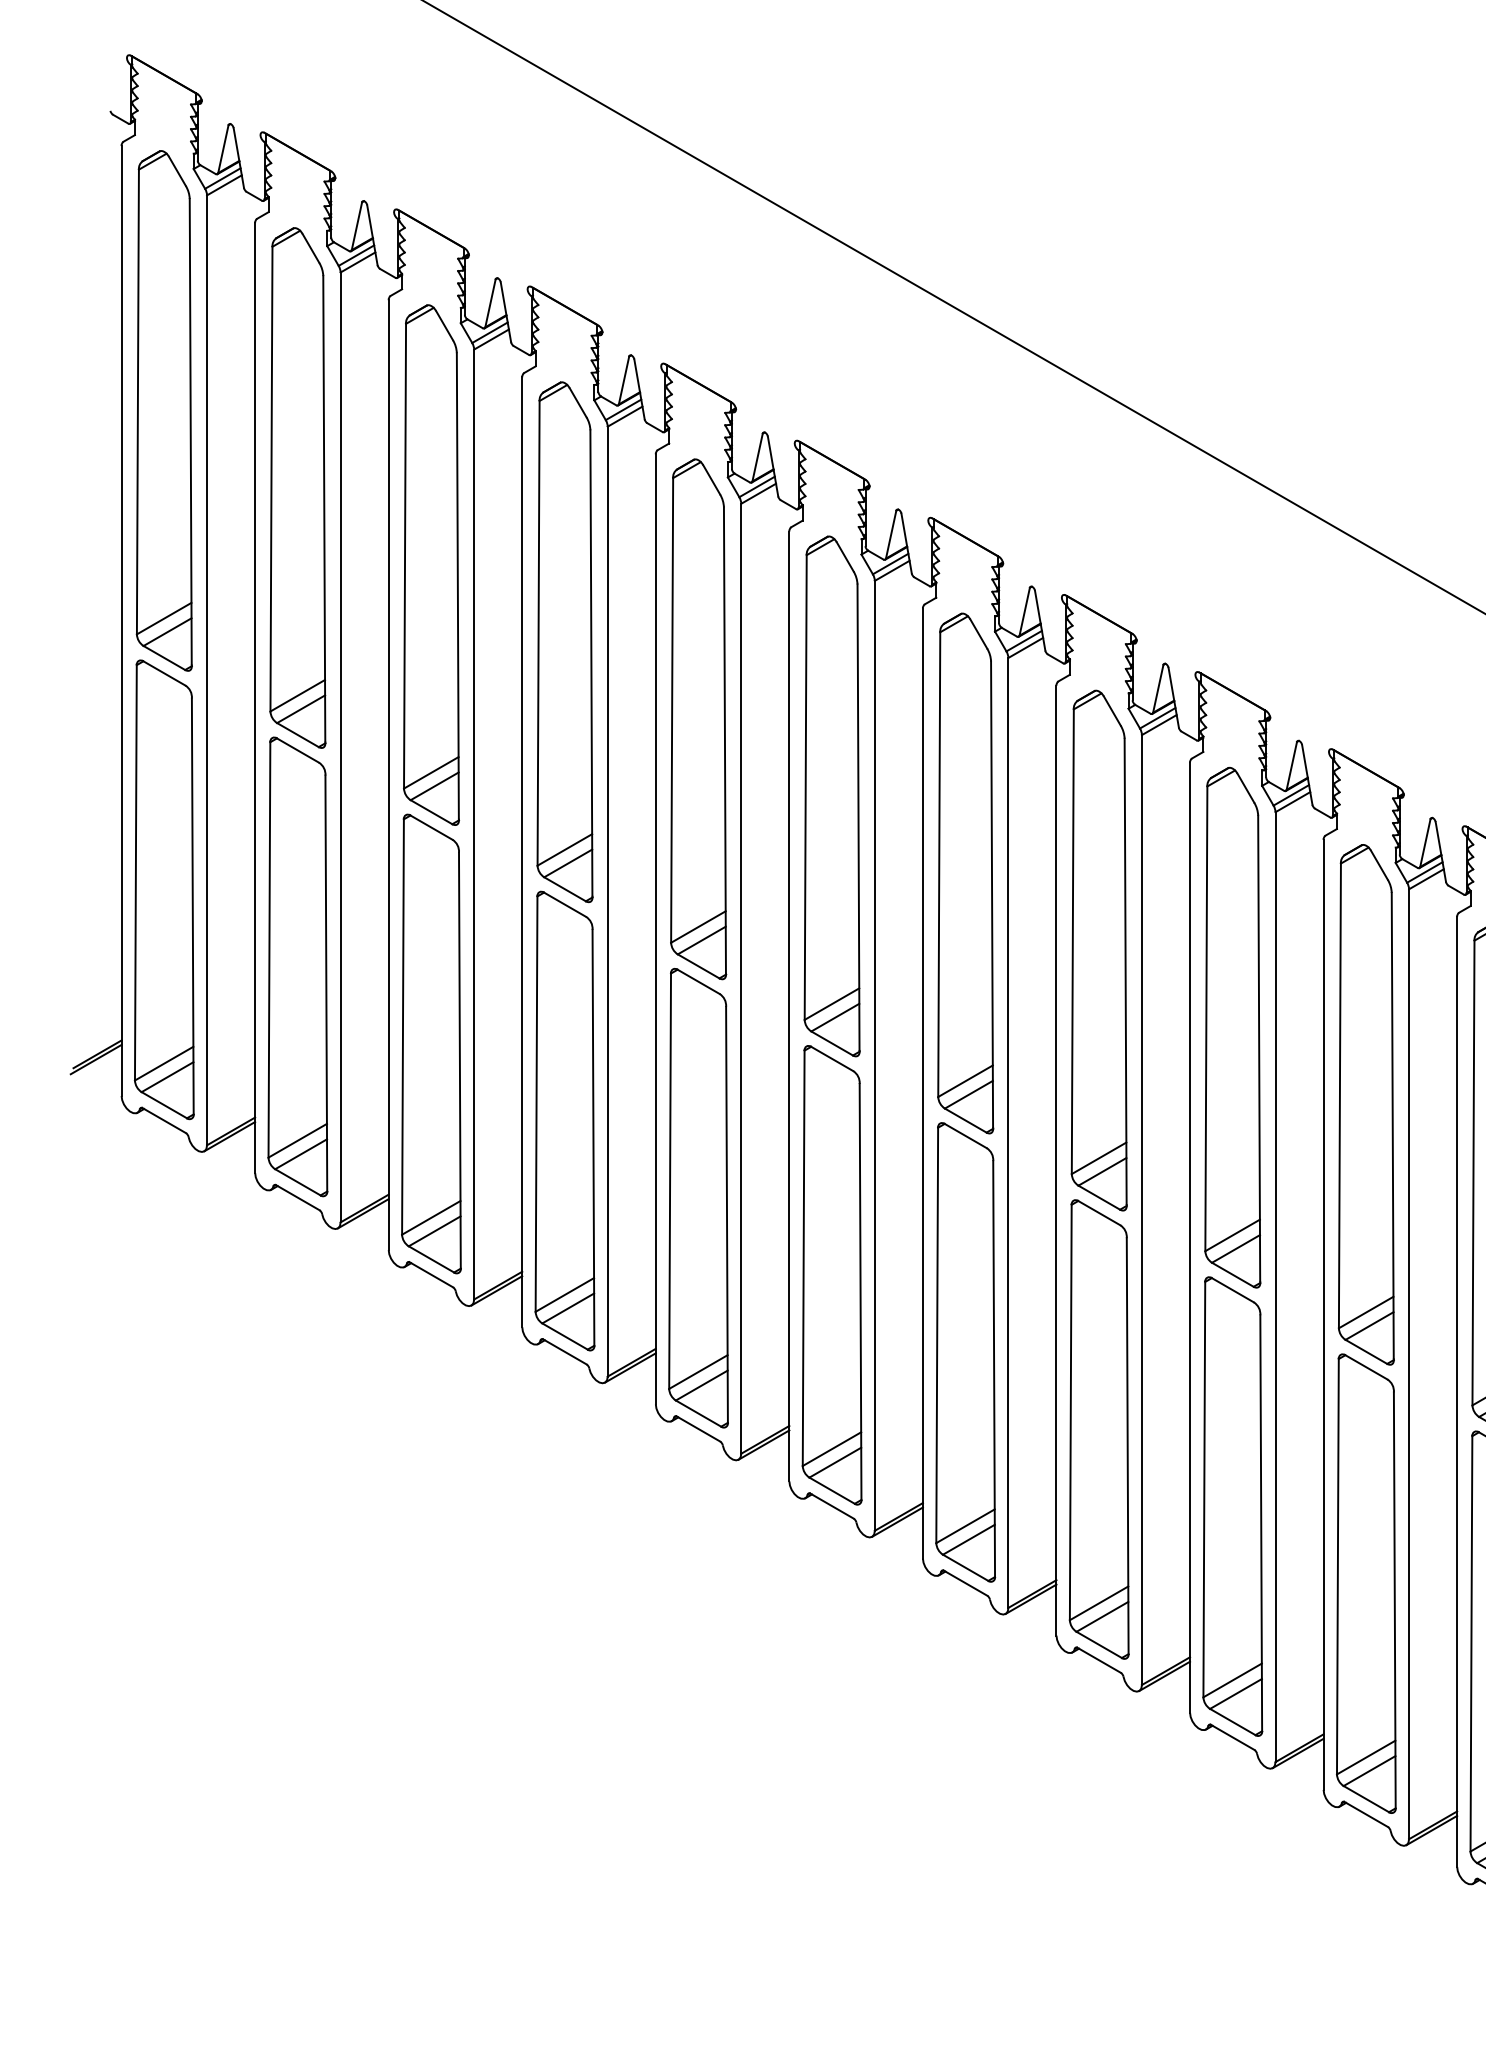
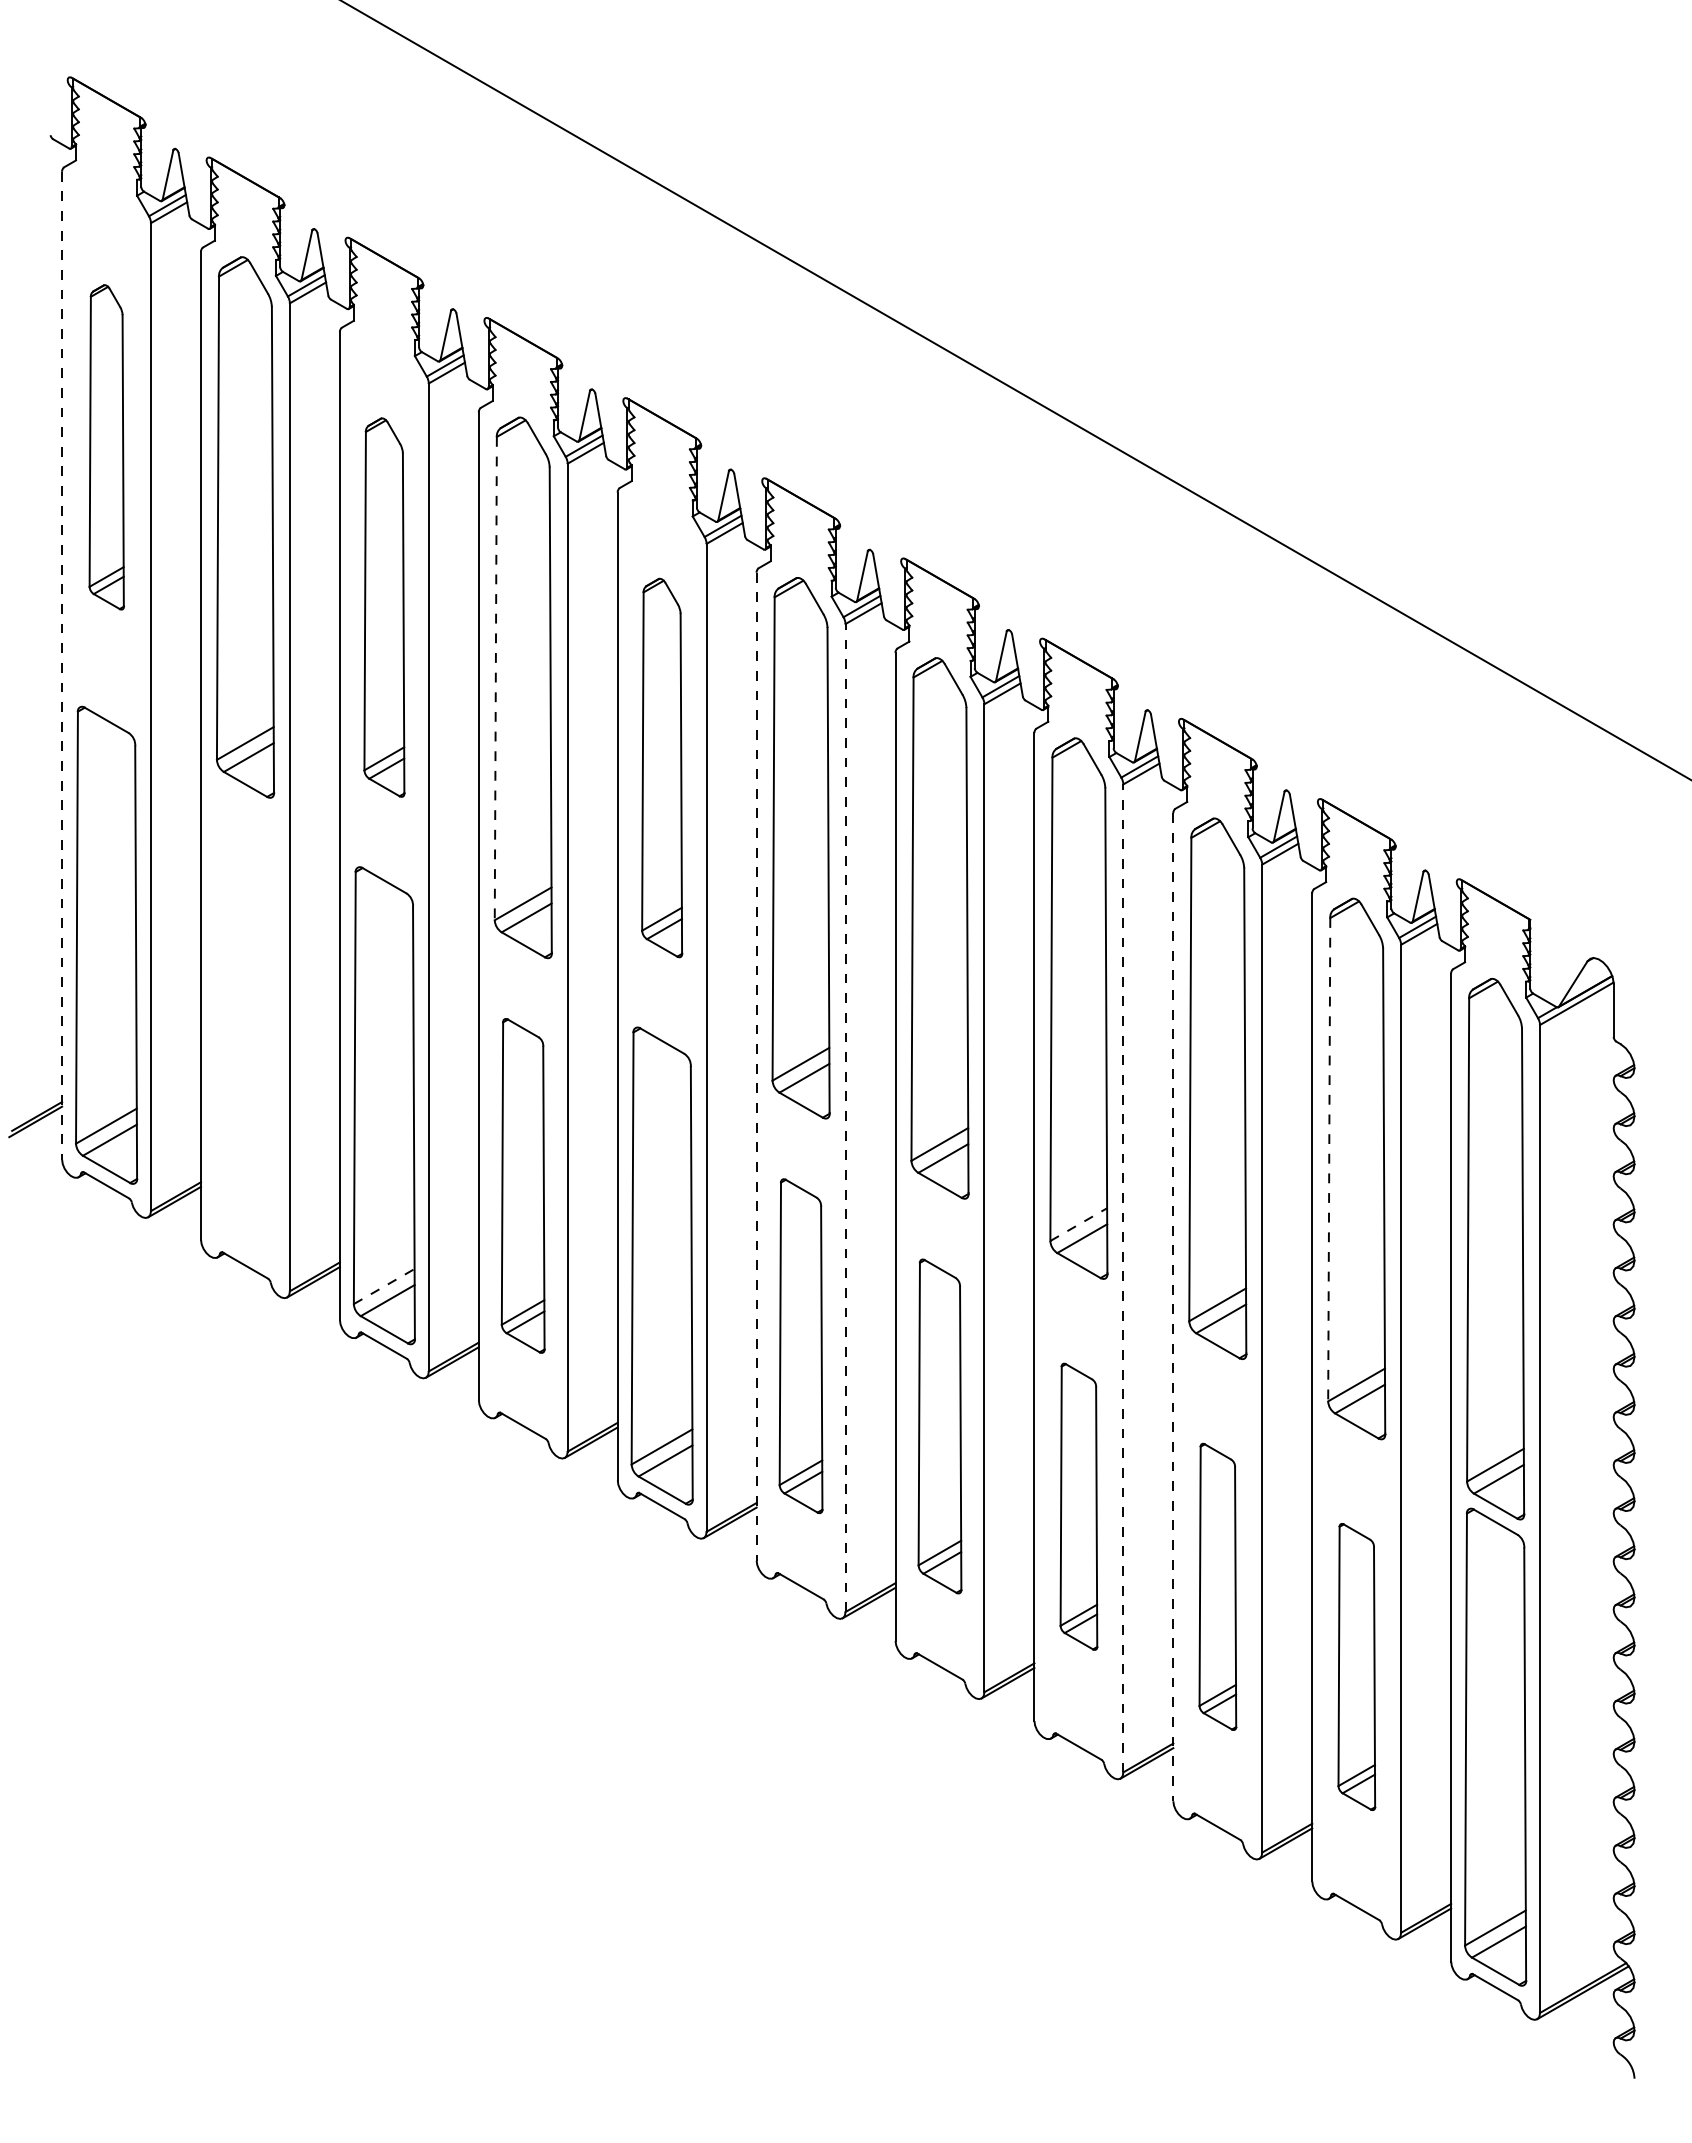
part: (164, 411) -> (106, 447), size x0.6
part: (431, 564) -> (384, 607), size x0.7
line: (121, 620) -> (62, 665), solid -> dashed
line: (538, 633) -> (495, 678), solid -> dashed
part: (697, 718) -> (661, 767), size x0.7
part: (297, 966) -> (245, 1025), removed
line: (789, 1006) -> (756, 1066), solid -> dashed
line: (874, 1056) -> (845, 1118), solid -> dashed
line: (1340, 1095) -> (1329, 1159), solid -> dashed
part: (564, 1120) -> (522, 1185), size x0.7
line: (1098, 1158) -> (1078, 1224), solid -> dashed
line: (1142, 1210) -> (1123, 1278), solid -> dashed
line: (431, 1217) -> (384, 1286), solid -> dashed
line: (1190, 1238) -> (1173, 1307), solid -> dashed
part: (831, 1274) -> (800, 1345), size x0.7
part: (965, 1352) -> (939, 1426), size x0.7
part: (1098, 1429) -> (1078, 1506), size x0.6
part: (1232, 1506) -> (1217, 1586), size x0.6
part: (1366, 1583) -> (1356, 1666), size x0.6

